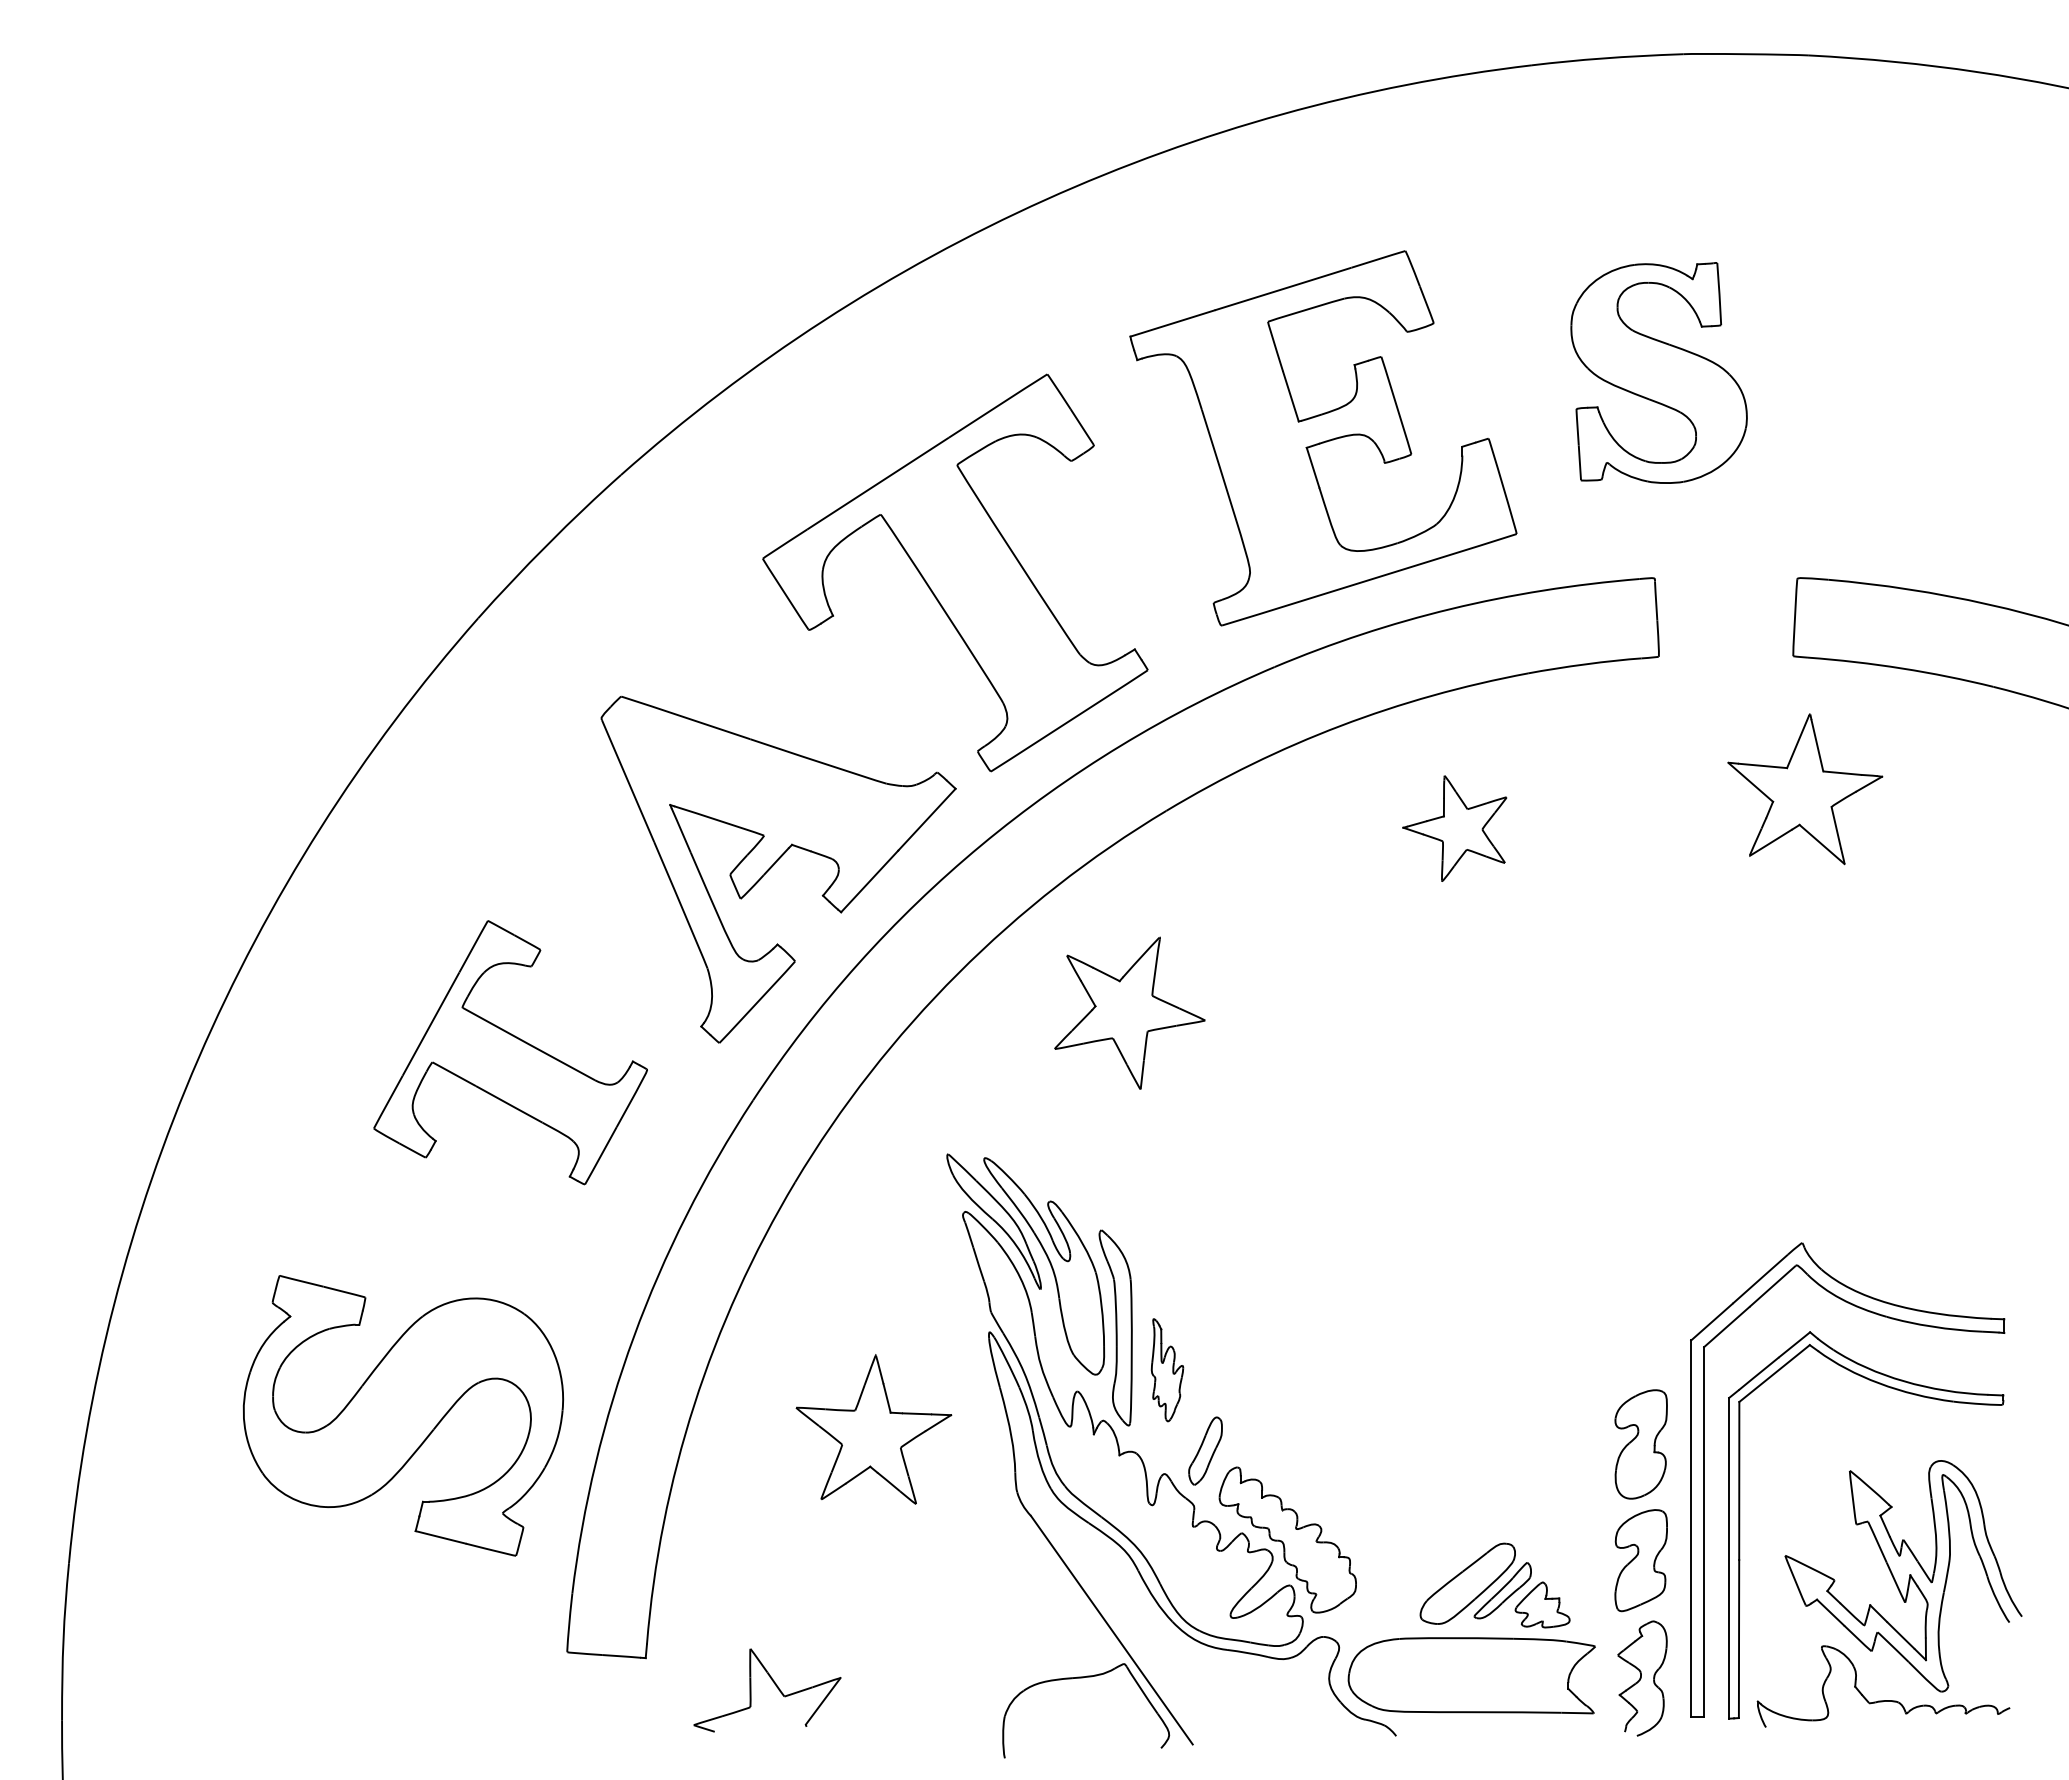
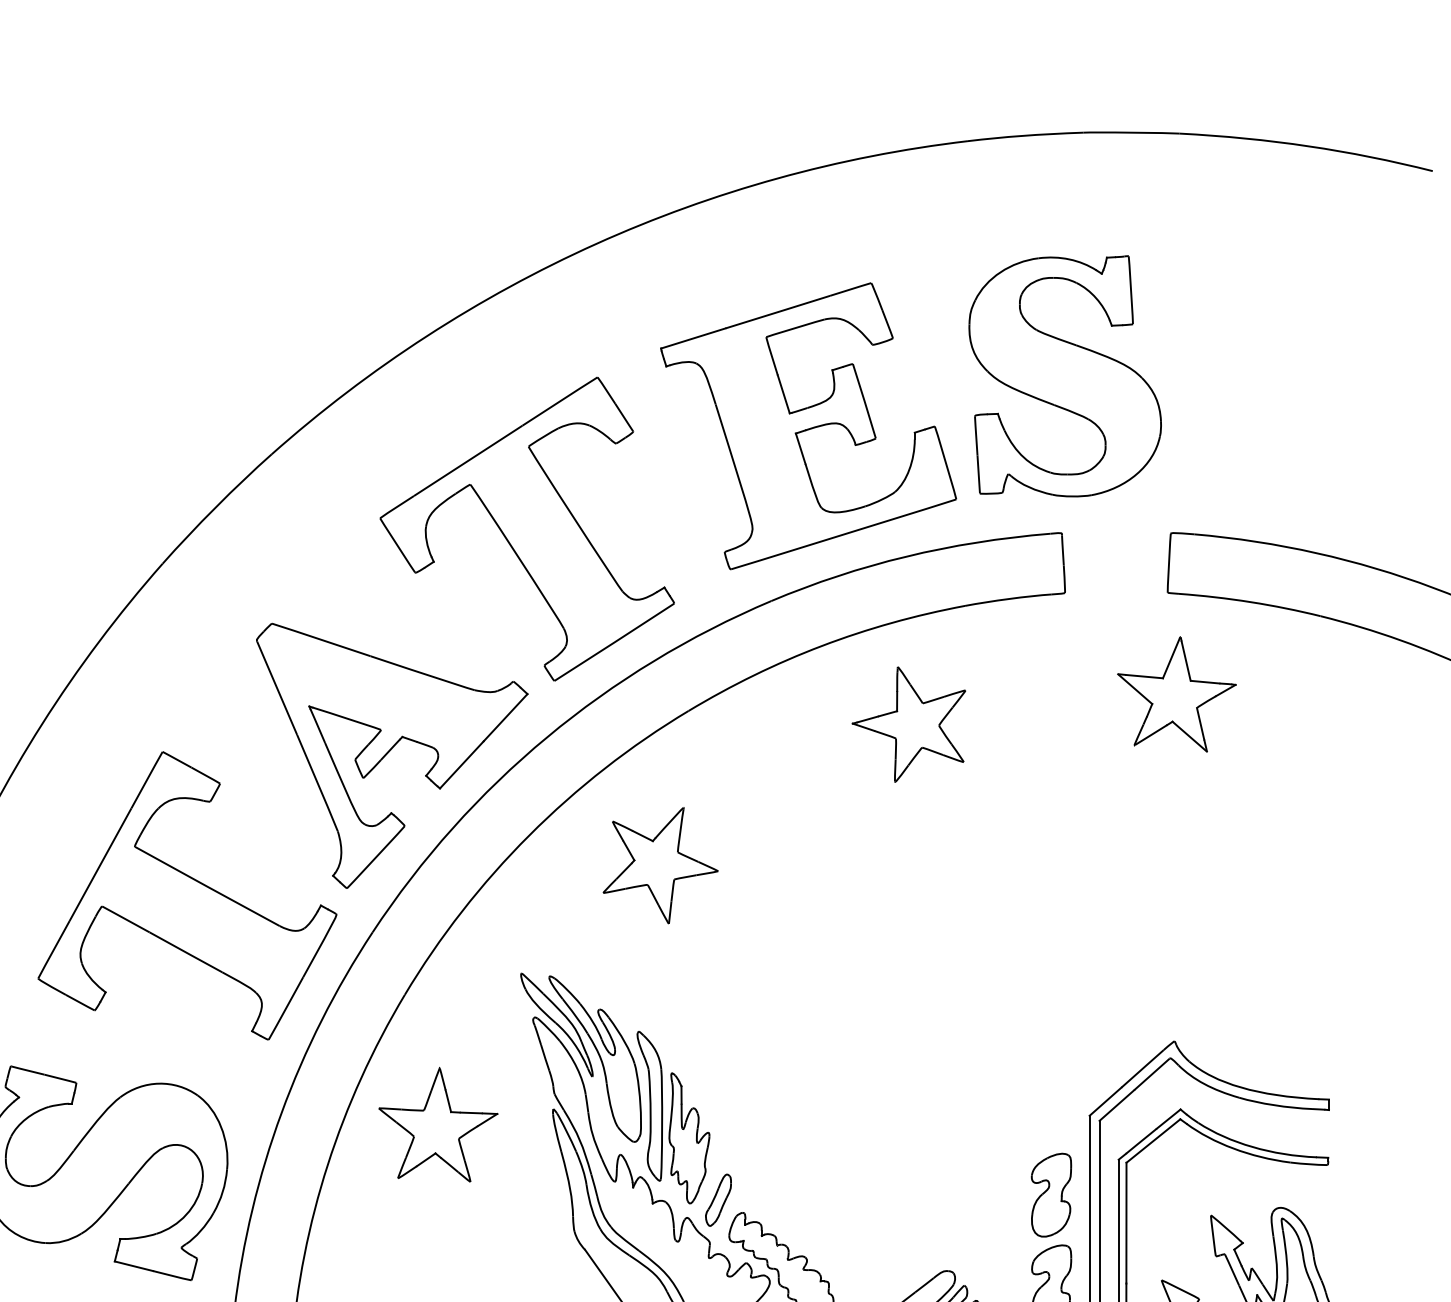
part: (1658, 372) -> (1064, 375), size x1.43
part: (1454, 828) -> (908, 724), size x1.43
part: (510, 1052) -> (187, 895), size x1.43
part: (1167, 1370) -> (689, 1138), size x1.67
part: (873, 1429) -> (437, 1124), moved

